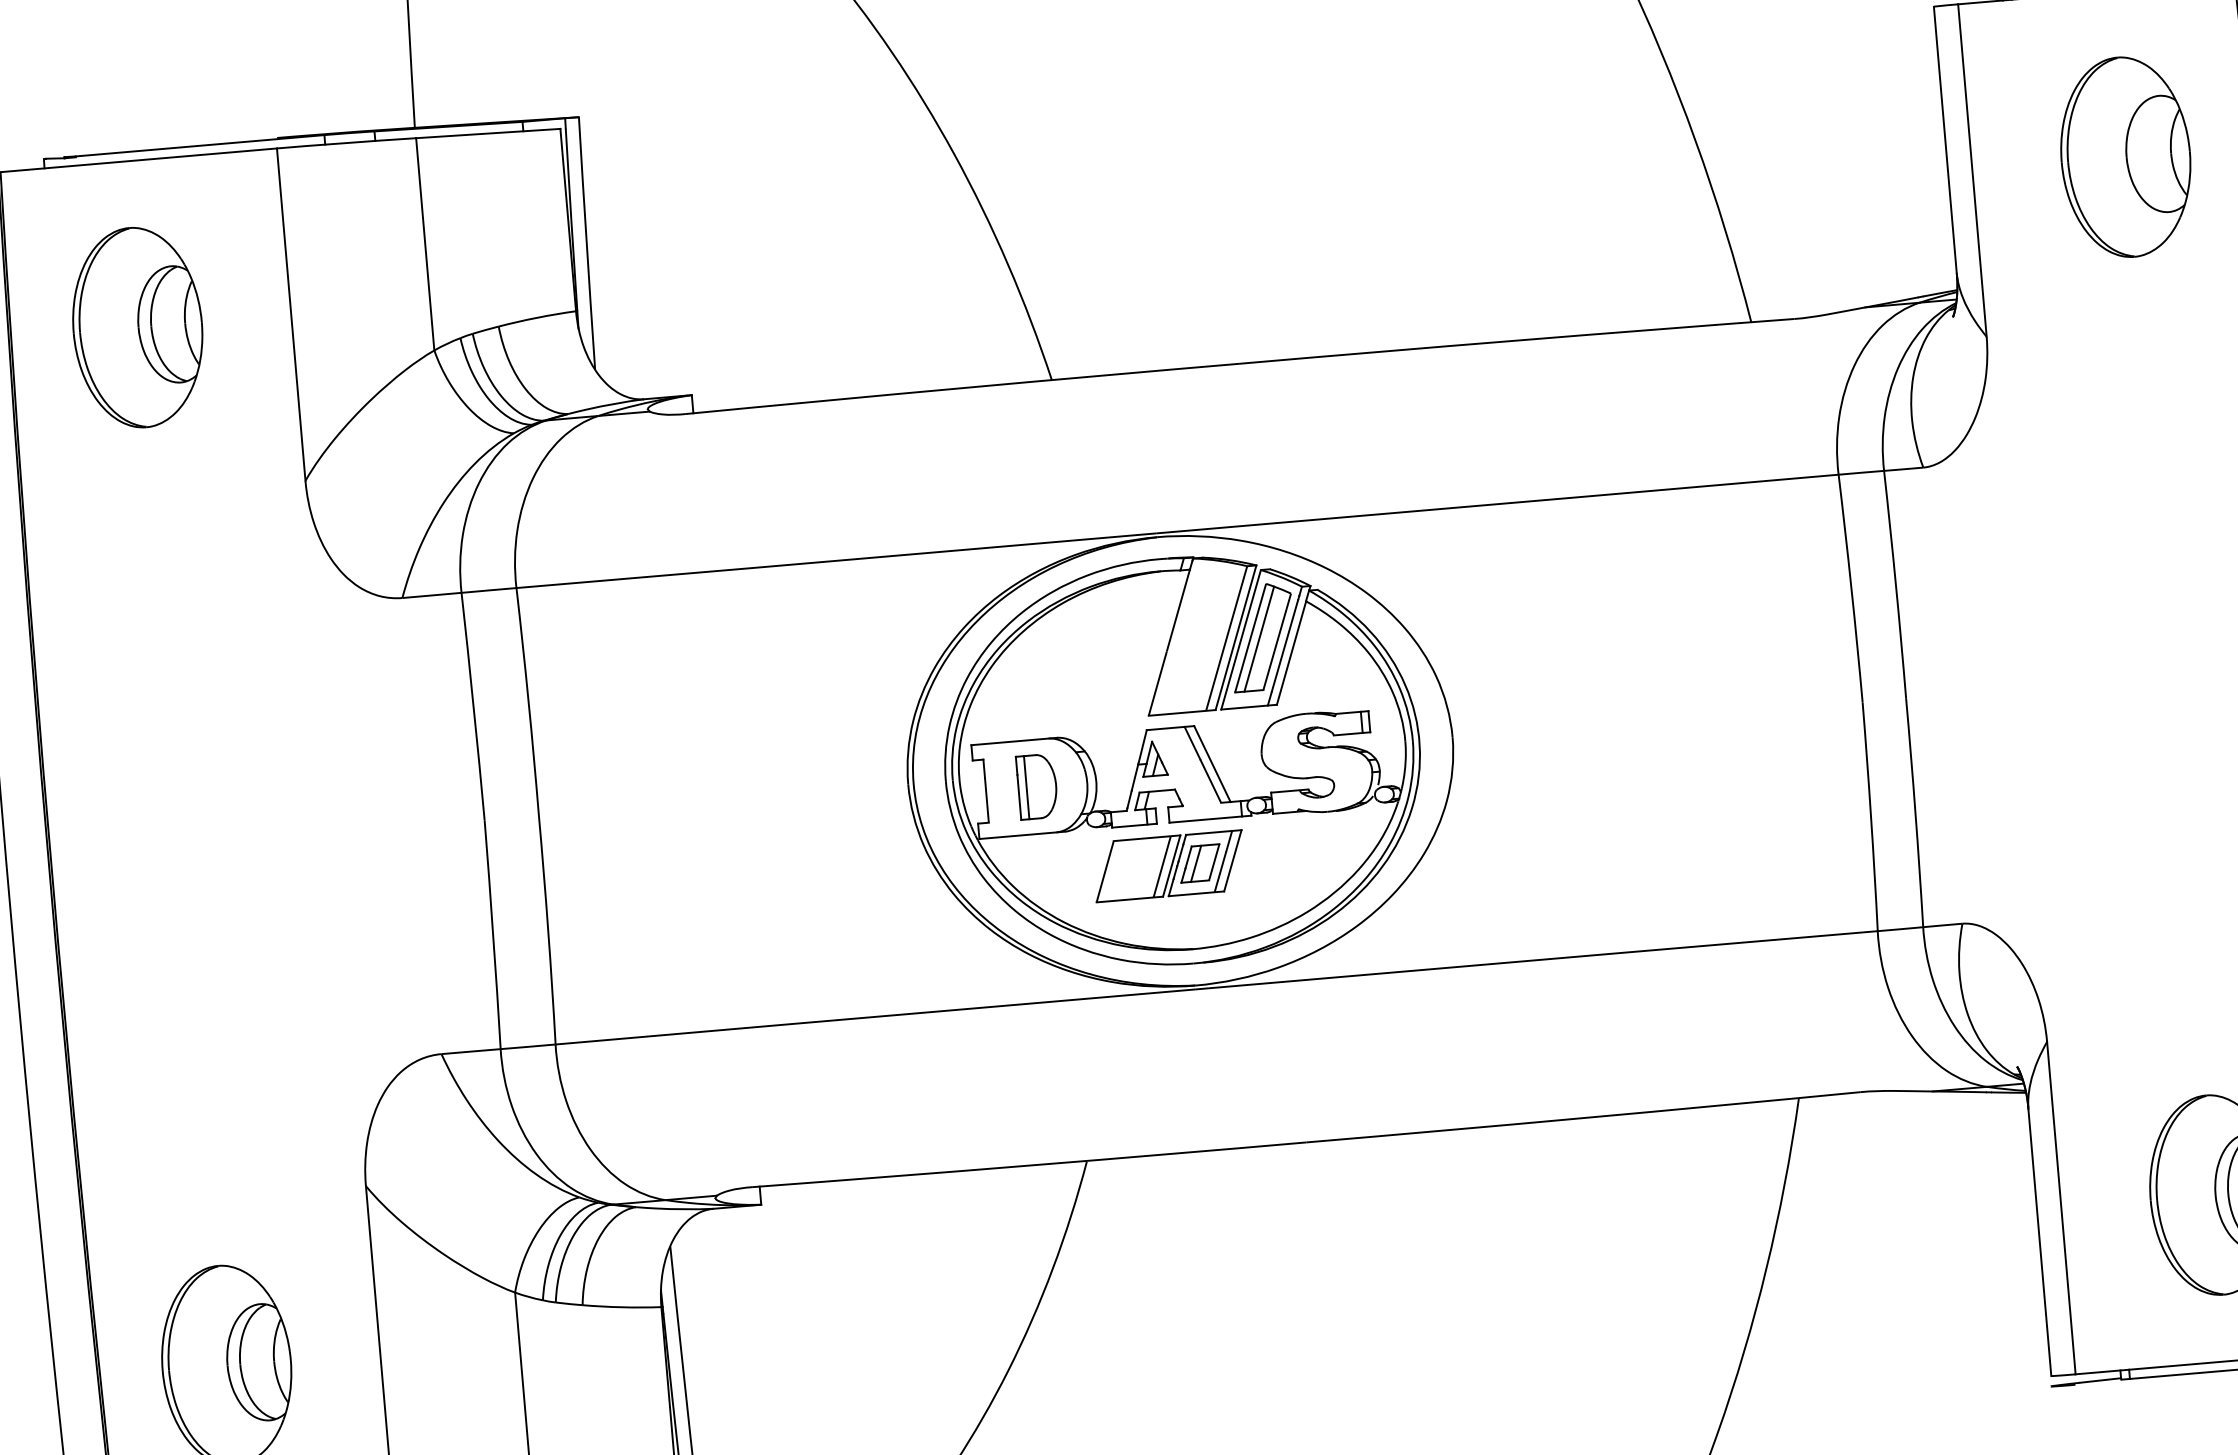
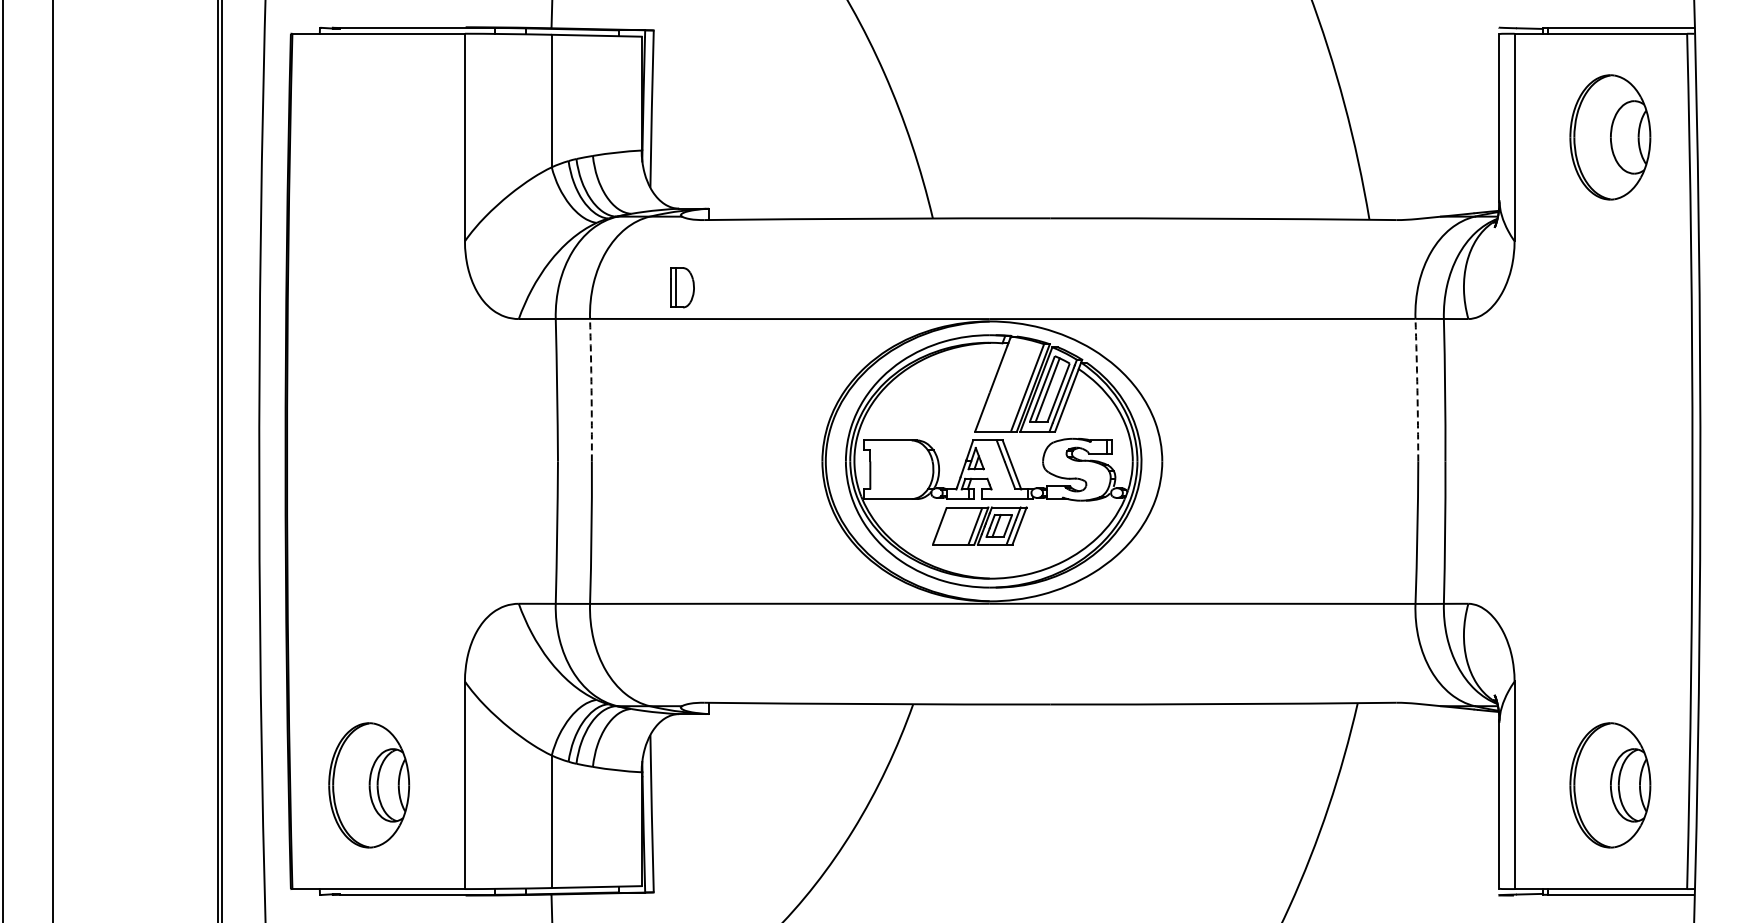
part: (138, 327) -> (369, 137), removed
arc: (1851, 589) -> (1417, 390), solid -> dashed
arc: (528, 702) -> (591, 390), solid -> dashed
part: (1037, 786) -> (682, 287), moved

